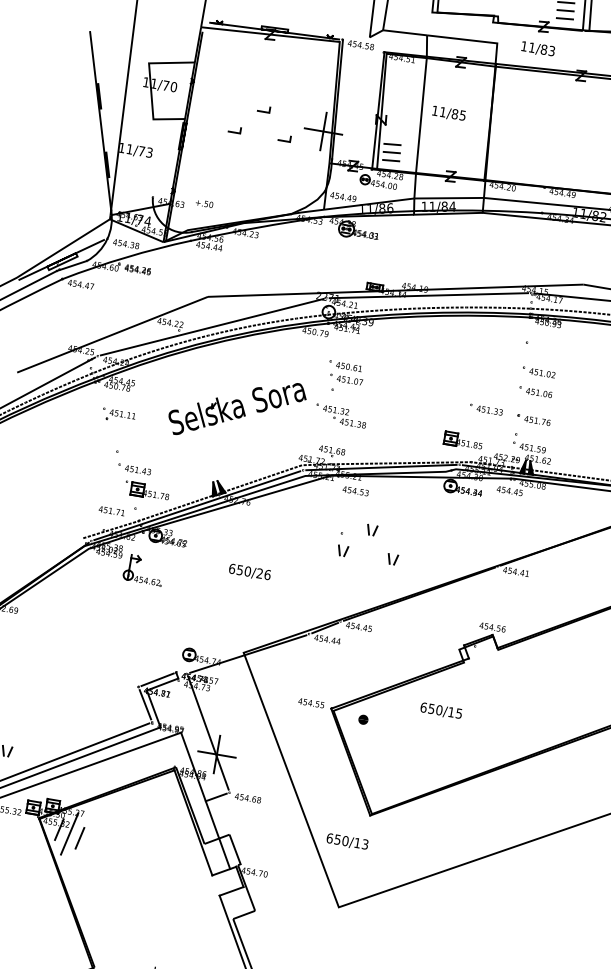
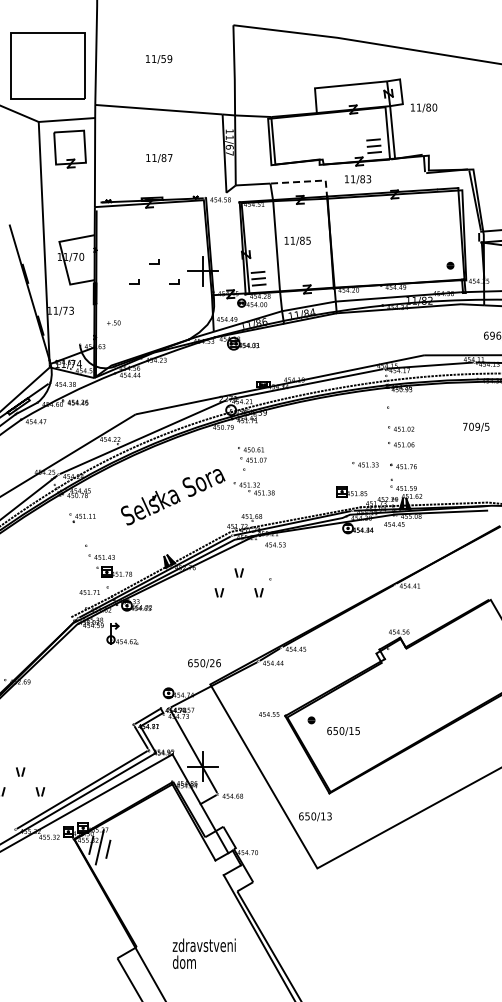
line: (474, 40) -> (307, 181), solid -> dashed
text: (204, 203) -> (113, 322), moved
part: (369, 542) -> (238, 582), moved
text: (249, 572) -> (204, 663), moved
text: (441, 711) -> (343, 731), moved

